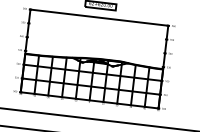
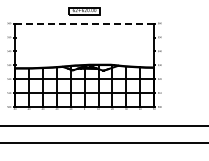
line: (99, 17) -> (84, 23), solid -> dashed

